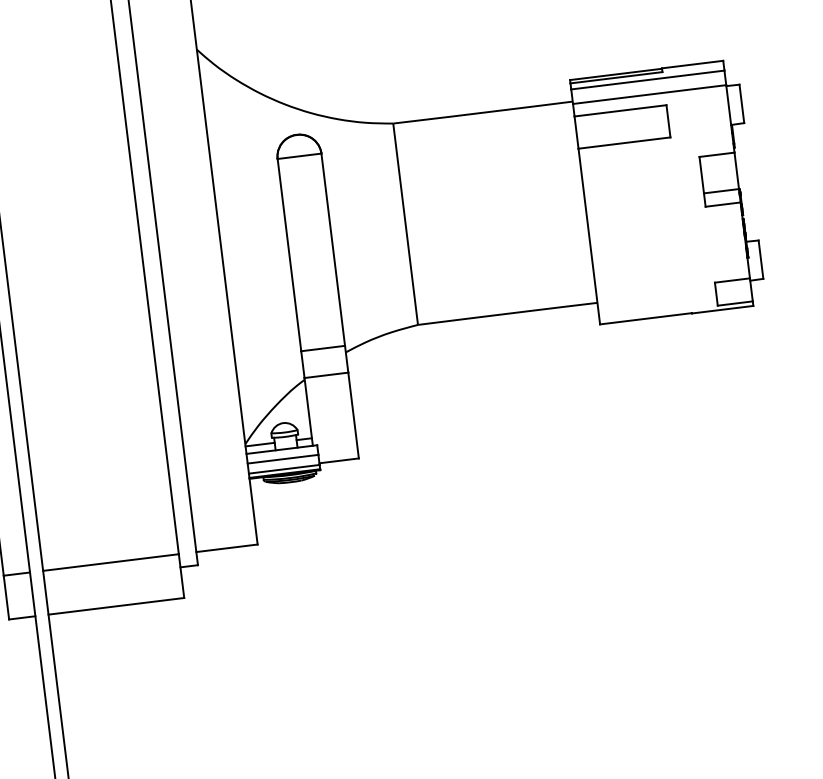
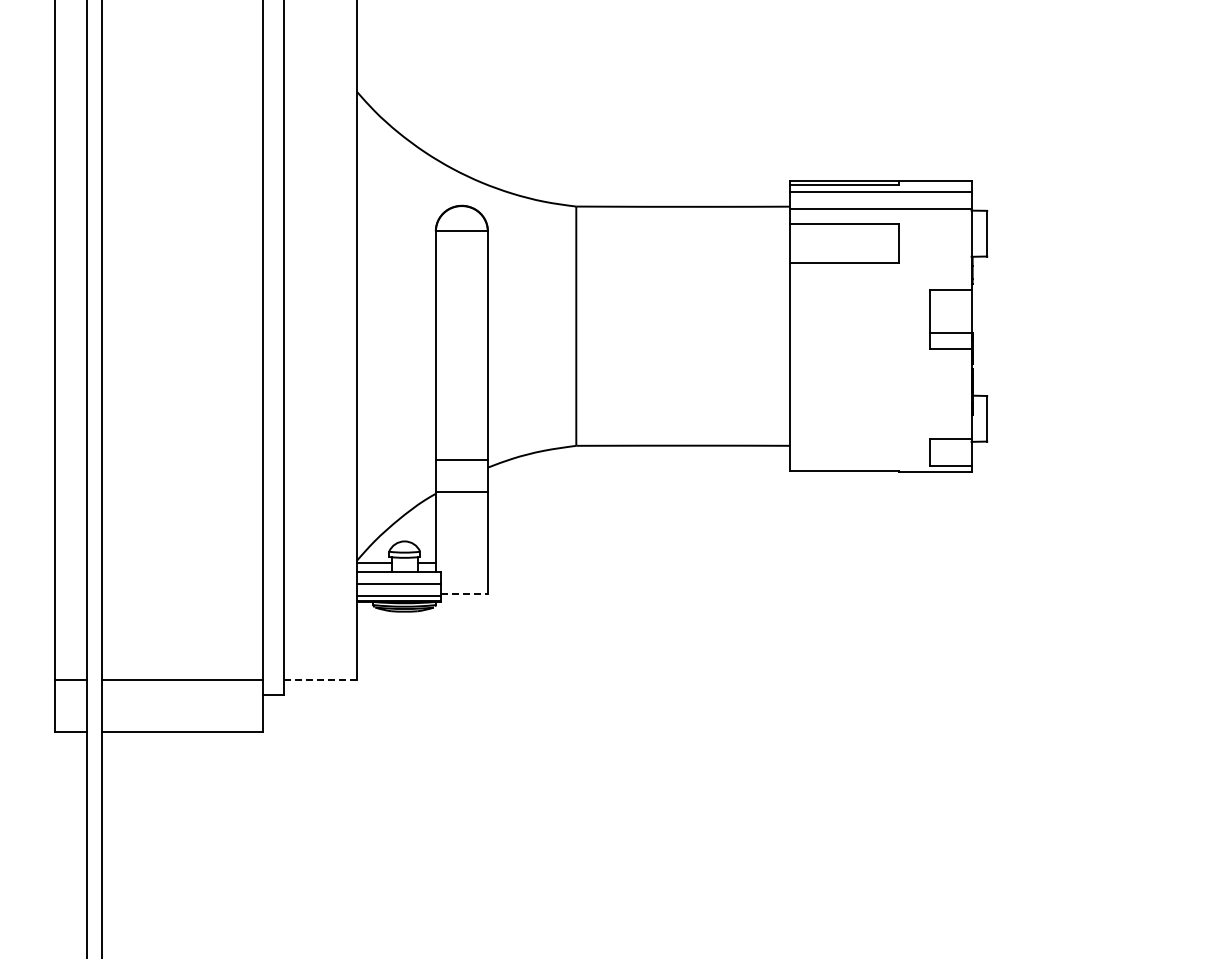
line: (339, 460) -> (464, 593), solid -> dashed
line: (227, 547) -> (321, 679), solid -> dashed

